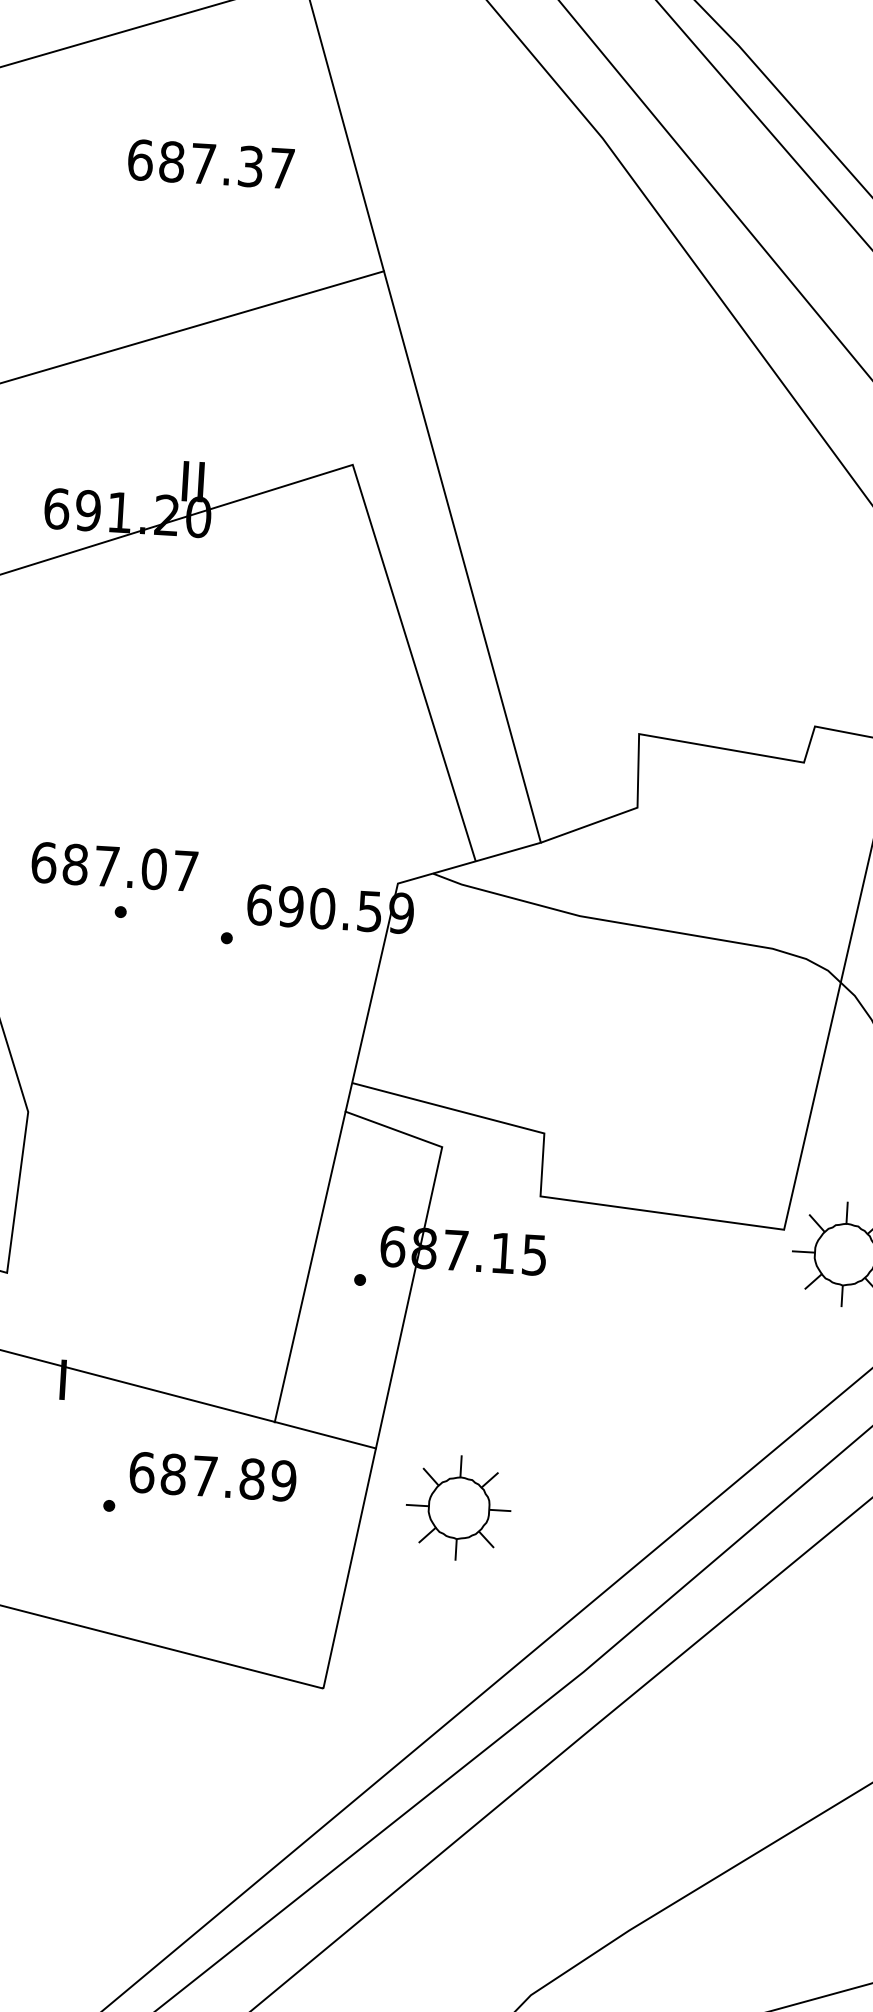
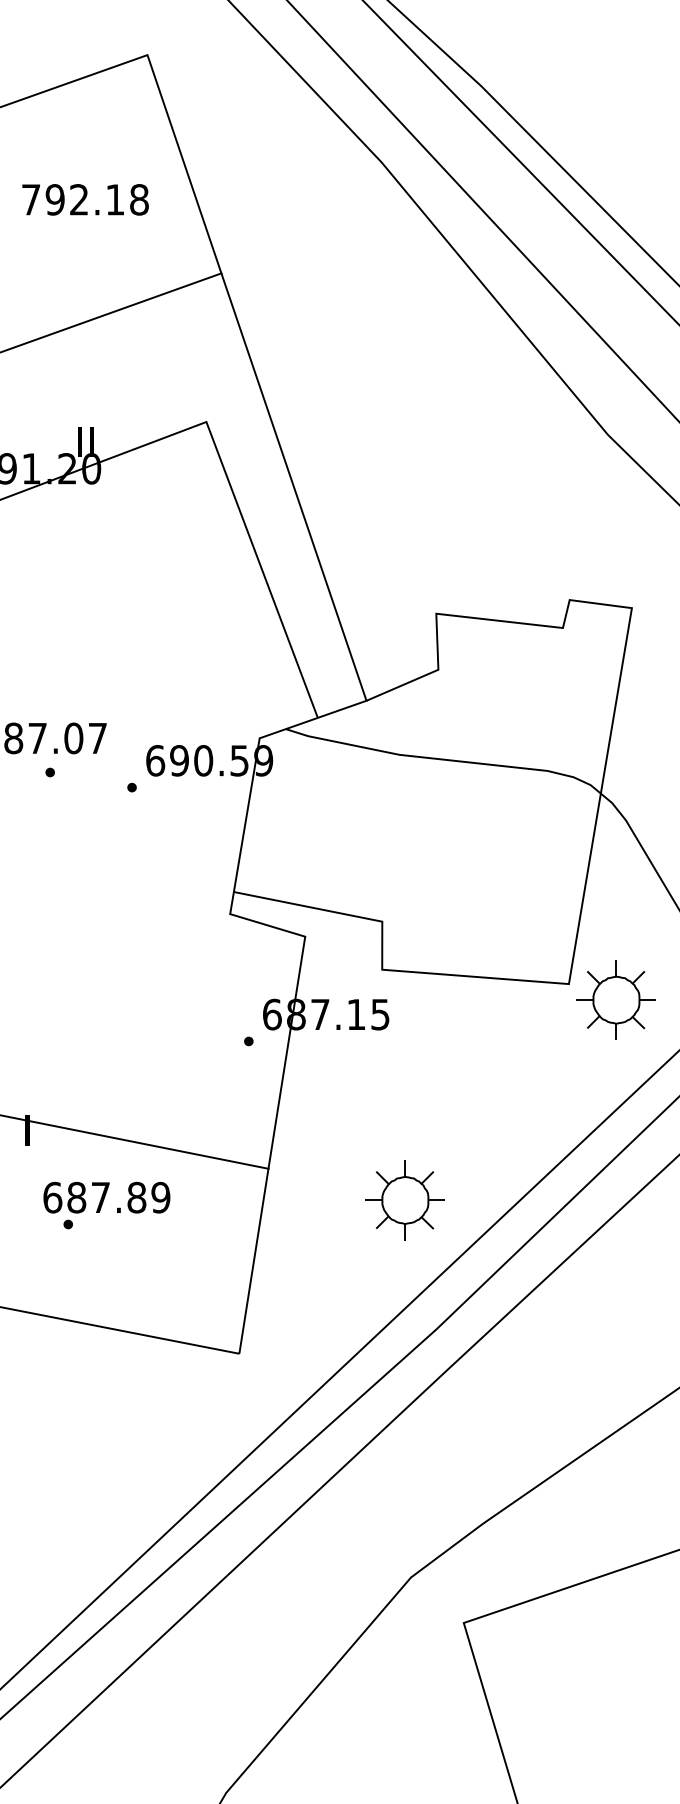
text: (211, 163) -> (85, 199), 687.37 -> 792.18
line: (310, 1266) -> (210, 1033), removed
text: (212, 1476) -> (106, 1197), moved
part: (457, 1508) -> (404, 1200), moved

